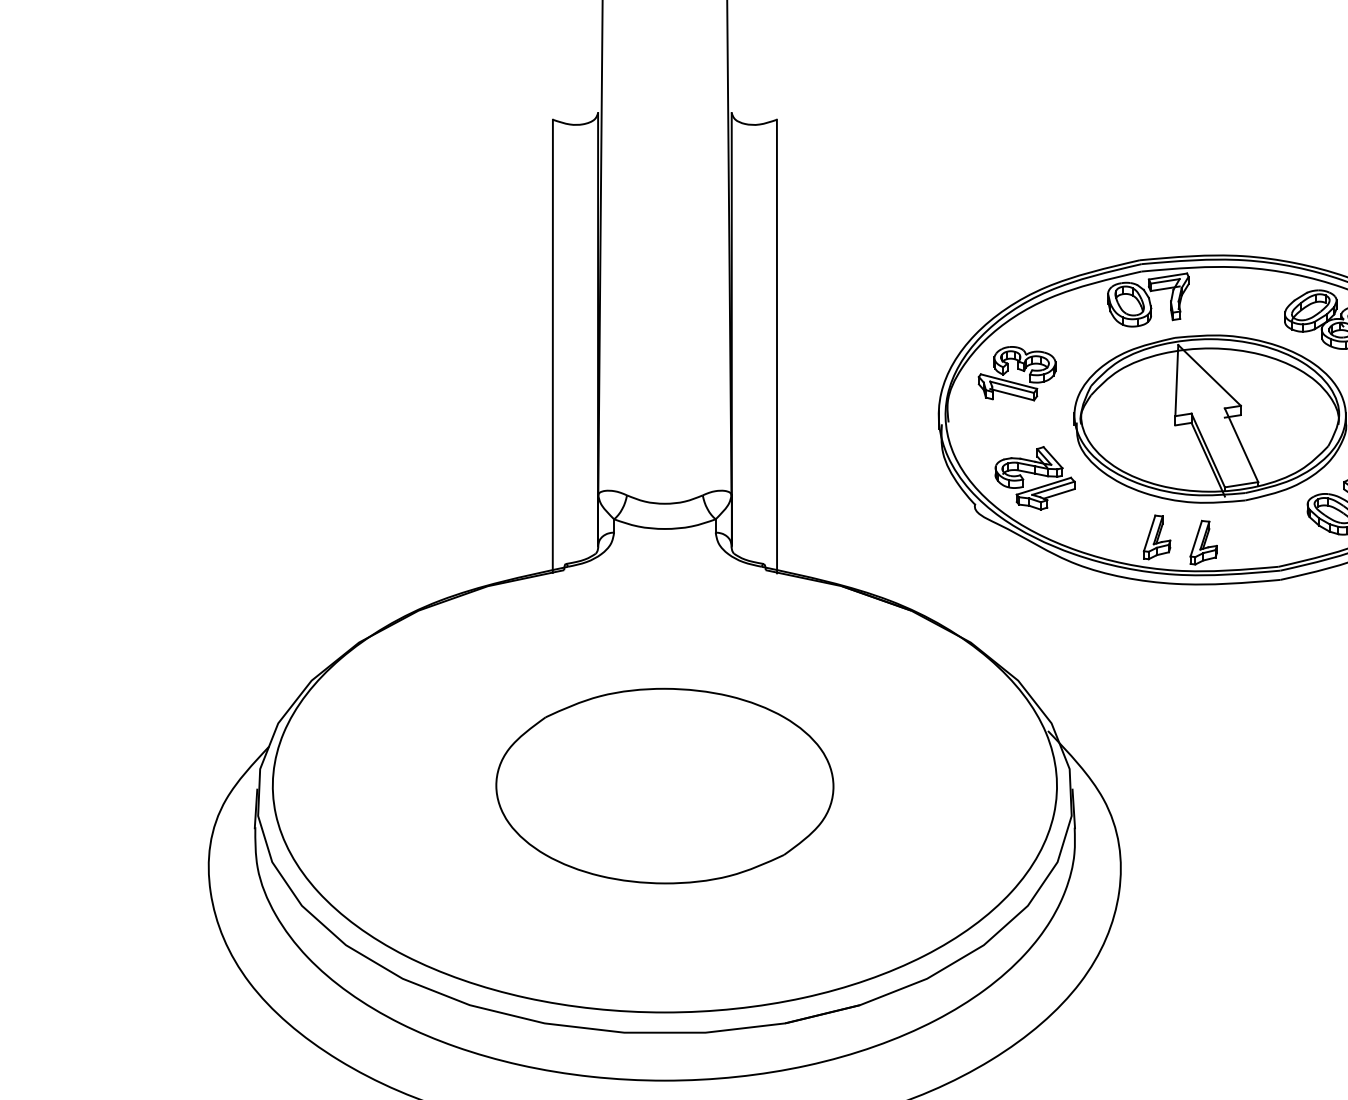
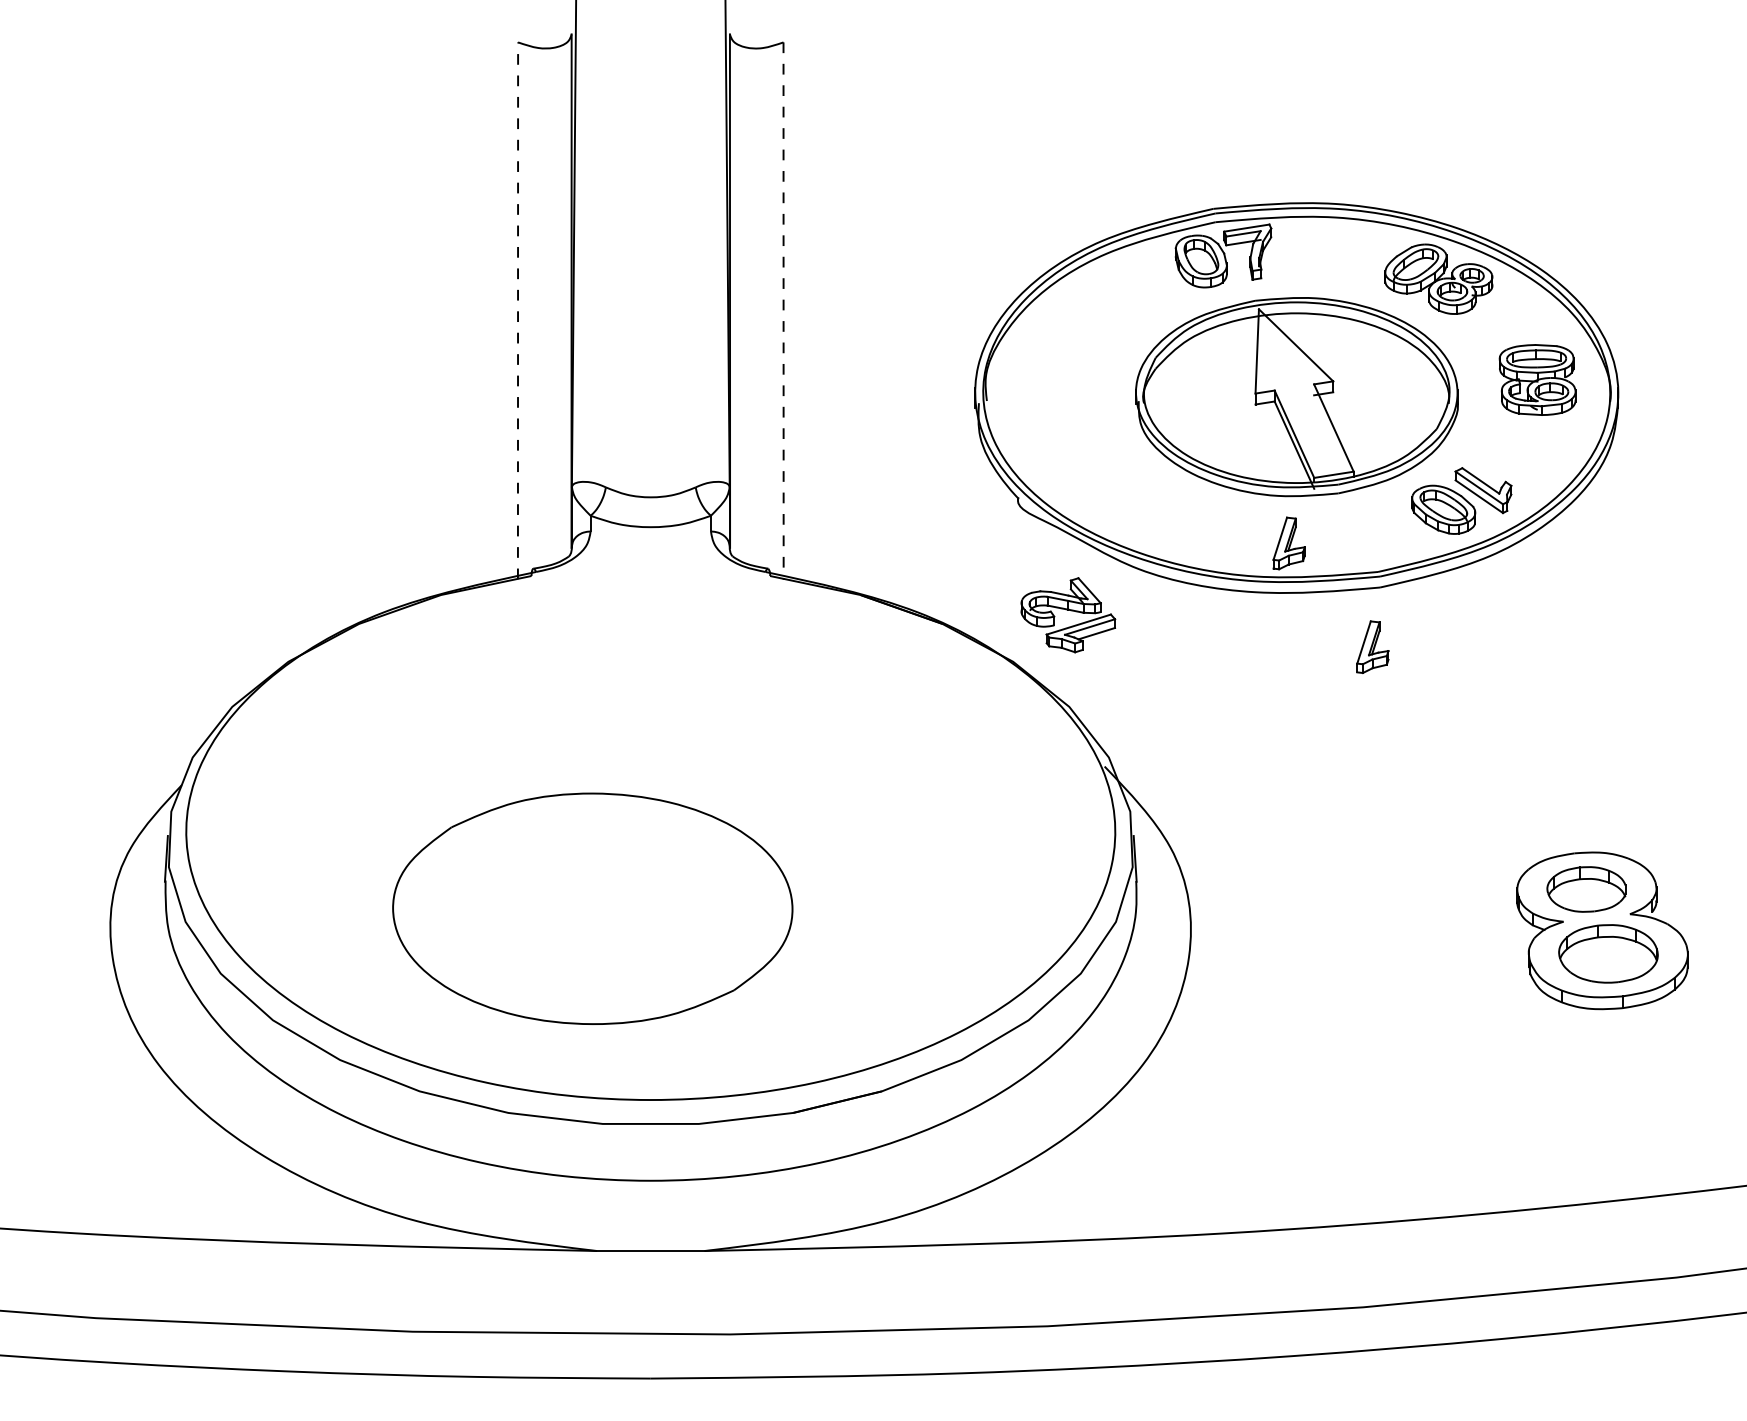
line: (553, 346) -> (518, 310), solid -> dashed
line: (776, 346) -> (783, 311), solid -> dashed
part: (1016, 373) -> (1067, 342), removed
part: (1035, 478) -> (1068, 615), moved
part: (1156, 536) -> (1372, 646), moved
part: (664, 785) -> (592, 908), moved

